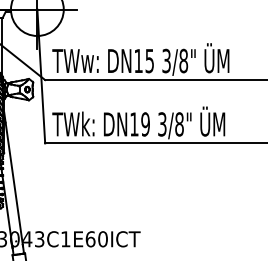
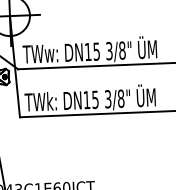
text: (145, 124) -> (95, 99), DN19 -> DN15

